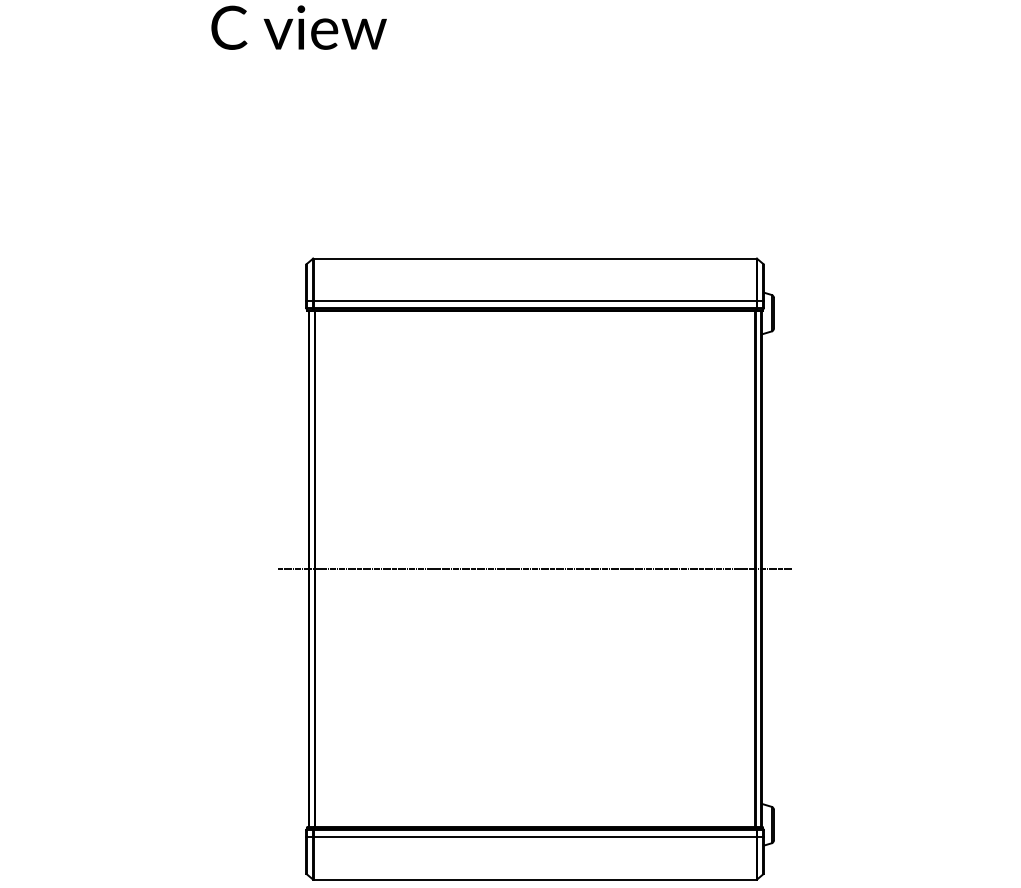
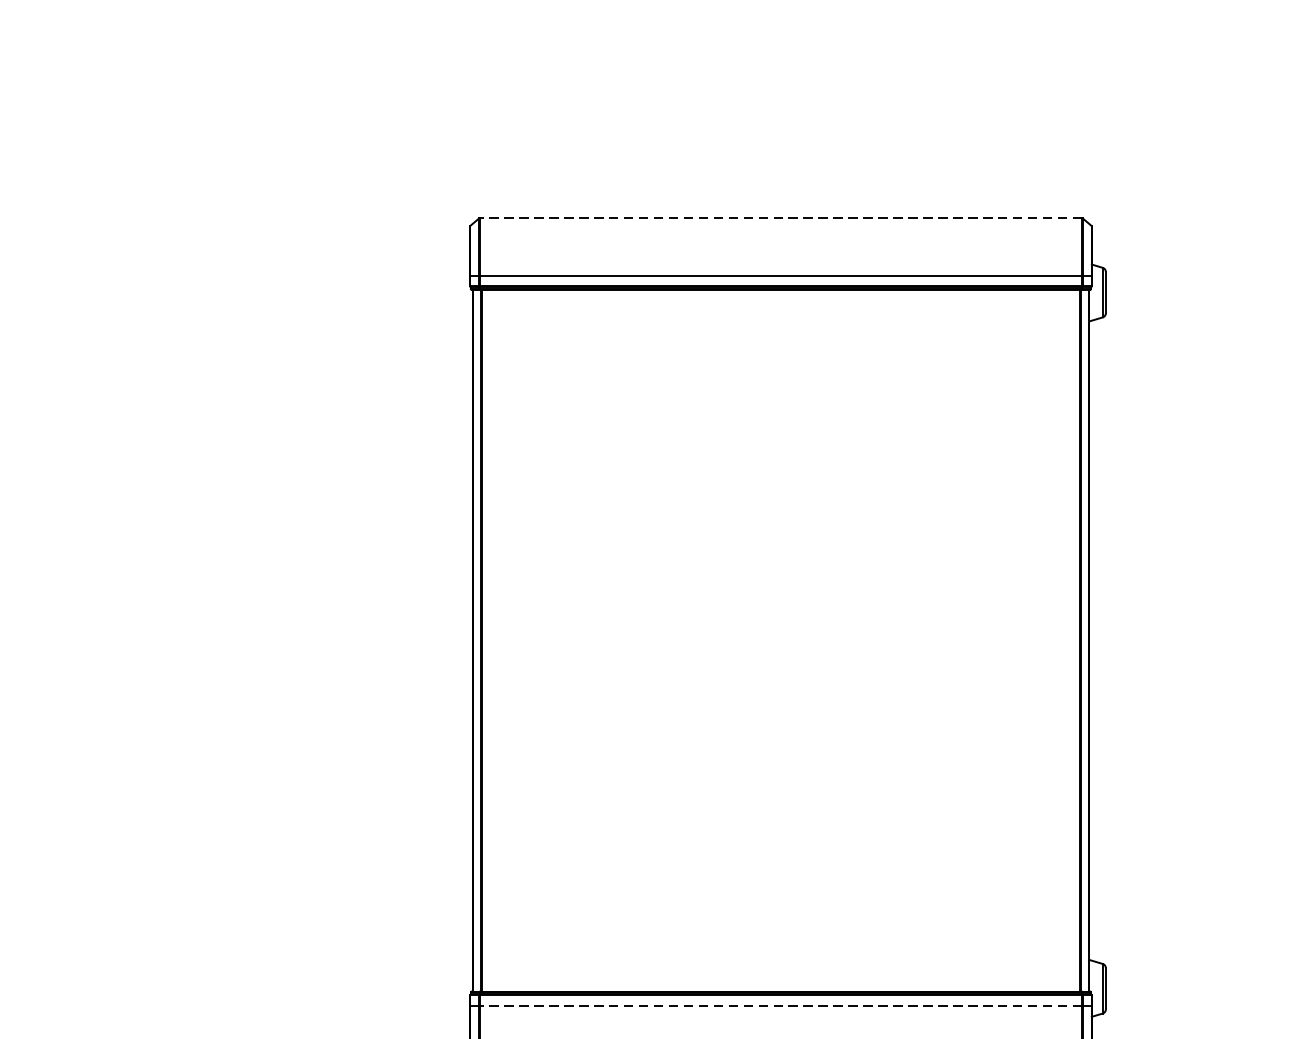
line: (535, 258) -> (781, 218), solid -> dashed
line: (534, 569) -> (780, 641), removed
line: (535, 837) -> (781, 1005), solid -> dashed

